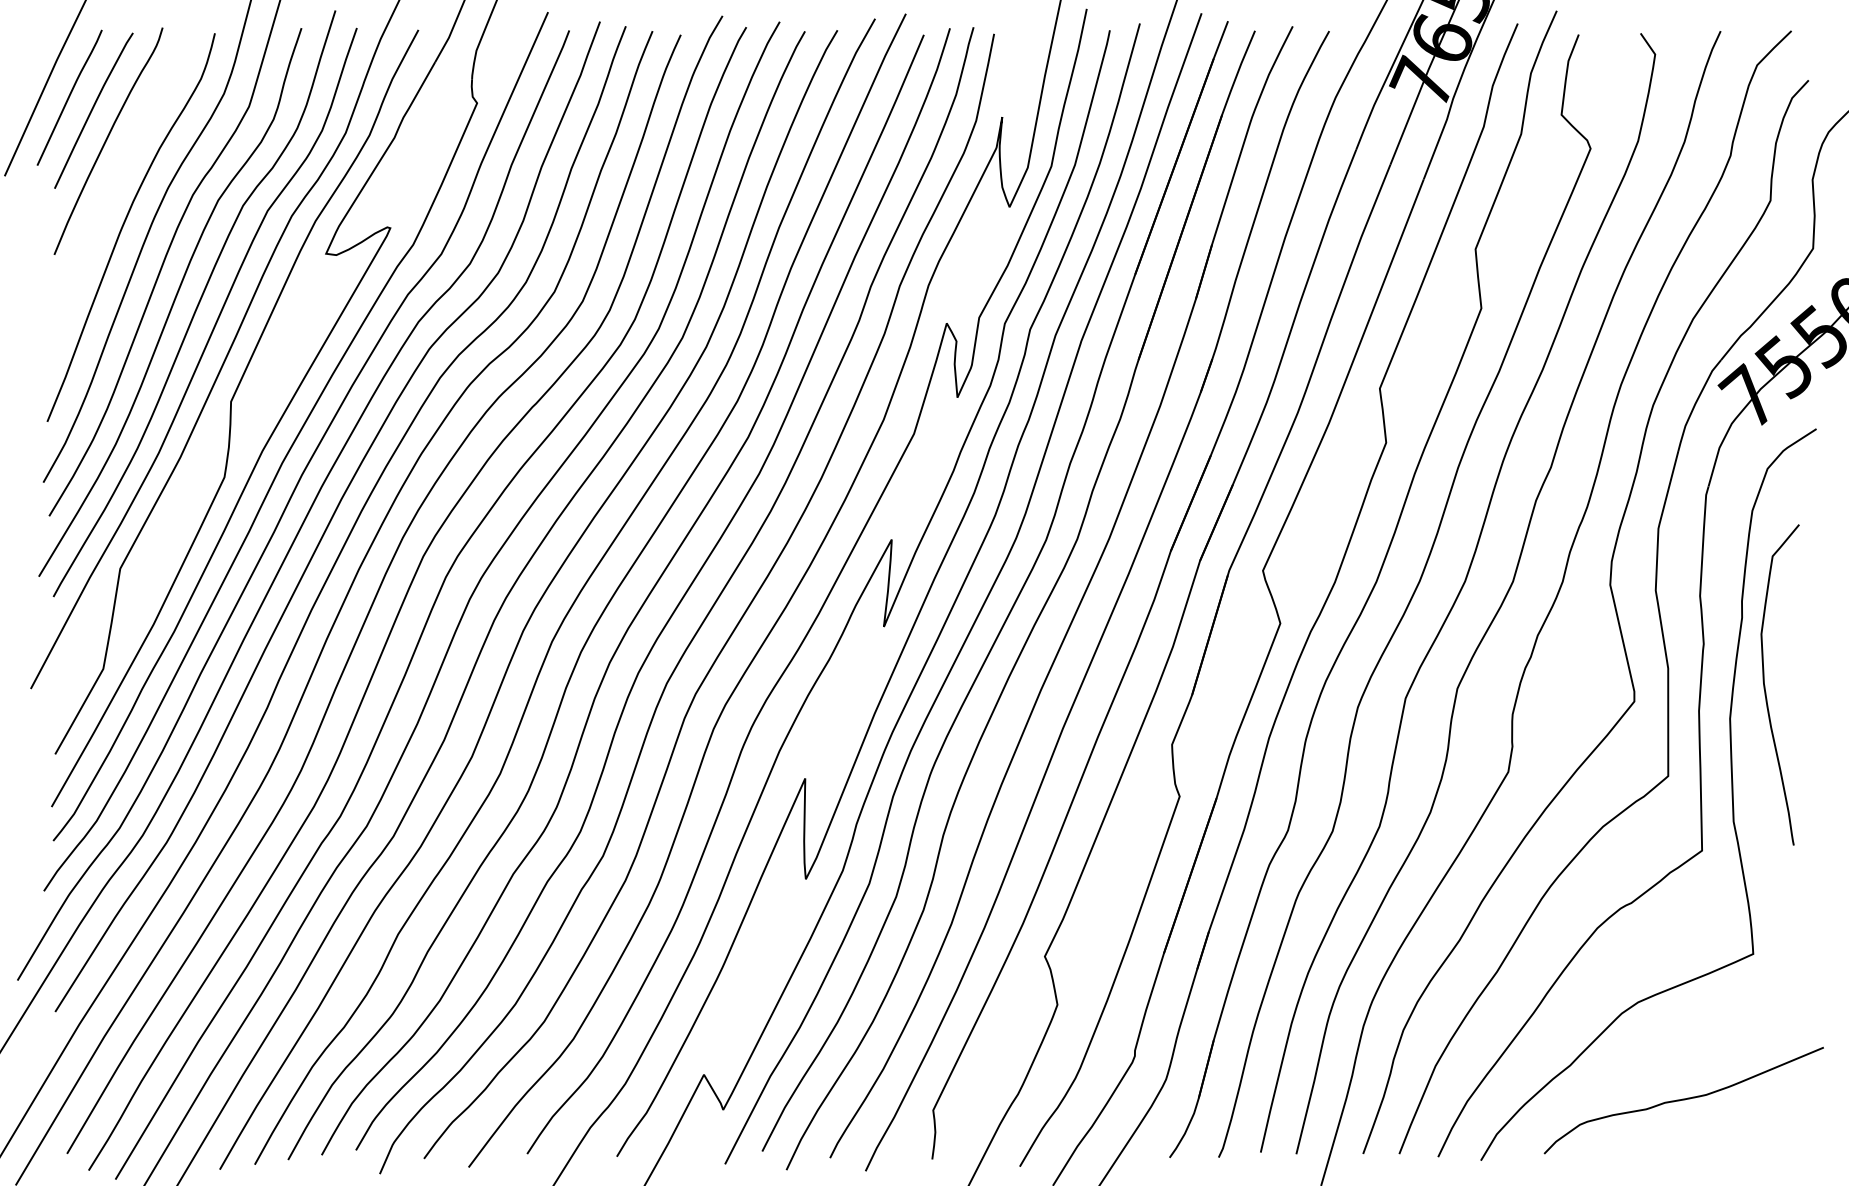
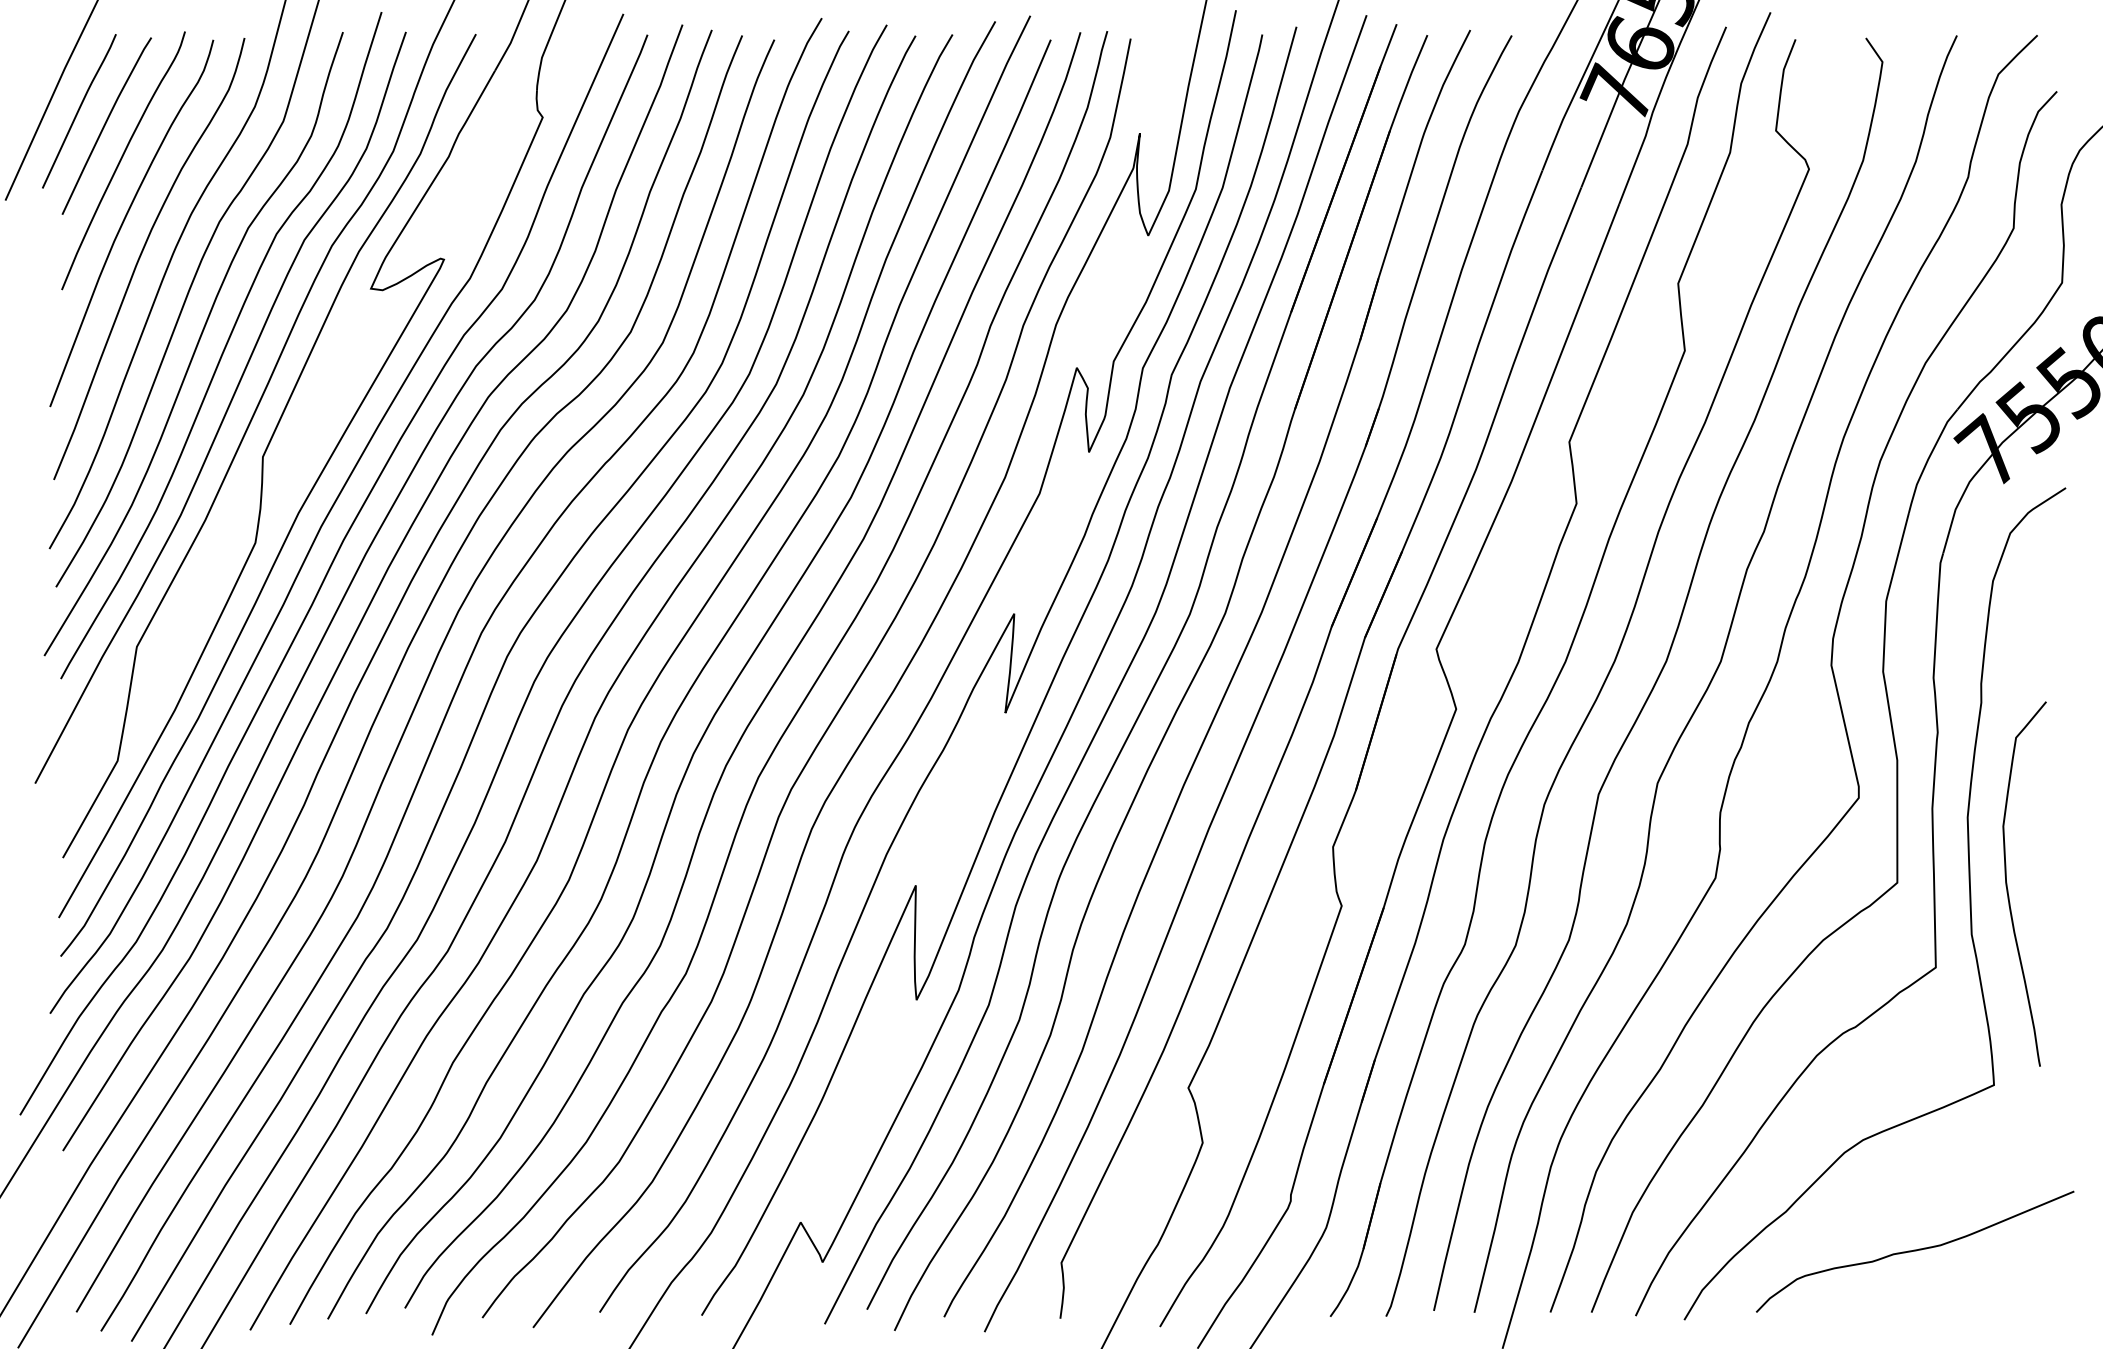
curve: (110, 192) -> (125, 219), added
curve: (1765, 684) -> (2007, 883), moved

